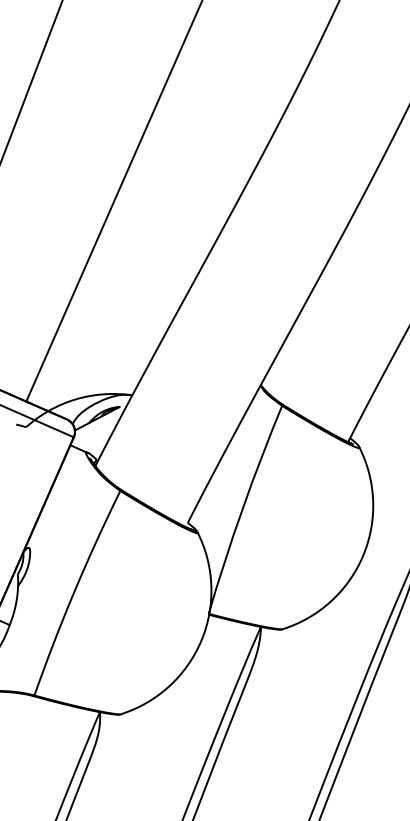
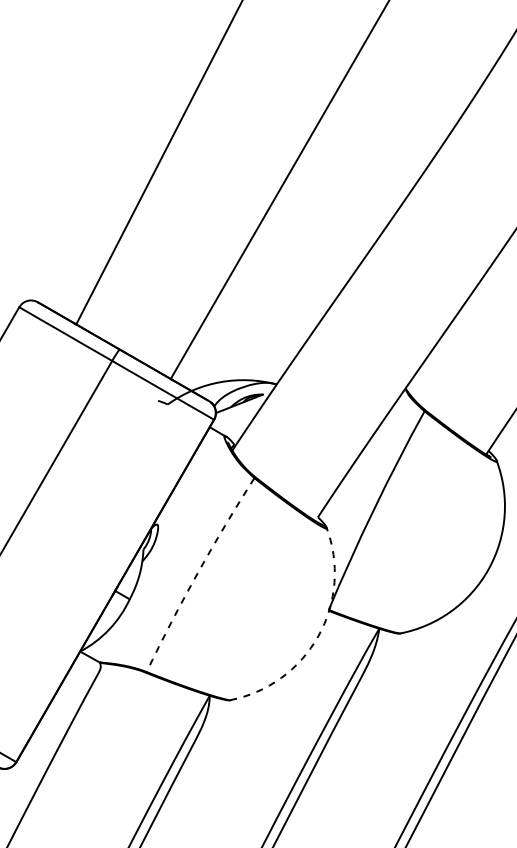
arc: (74, 591) -> (197, 573), solid -> dashed
arc: (201, 641) -> (318, 636), solid -> dashed

